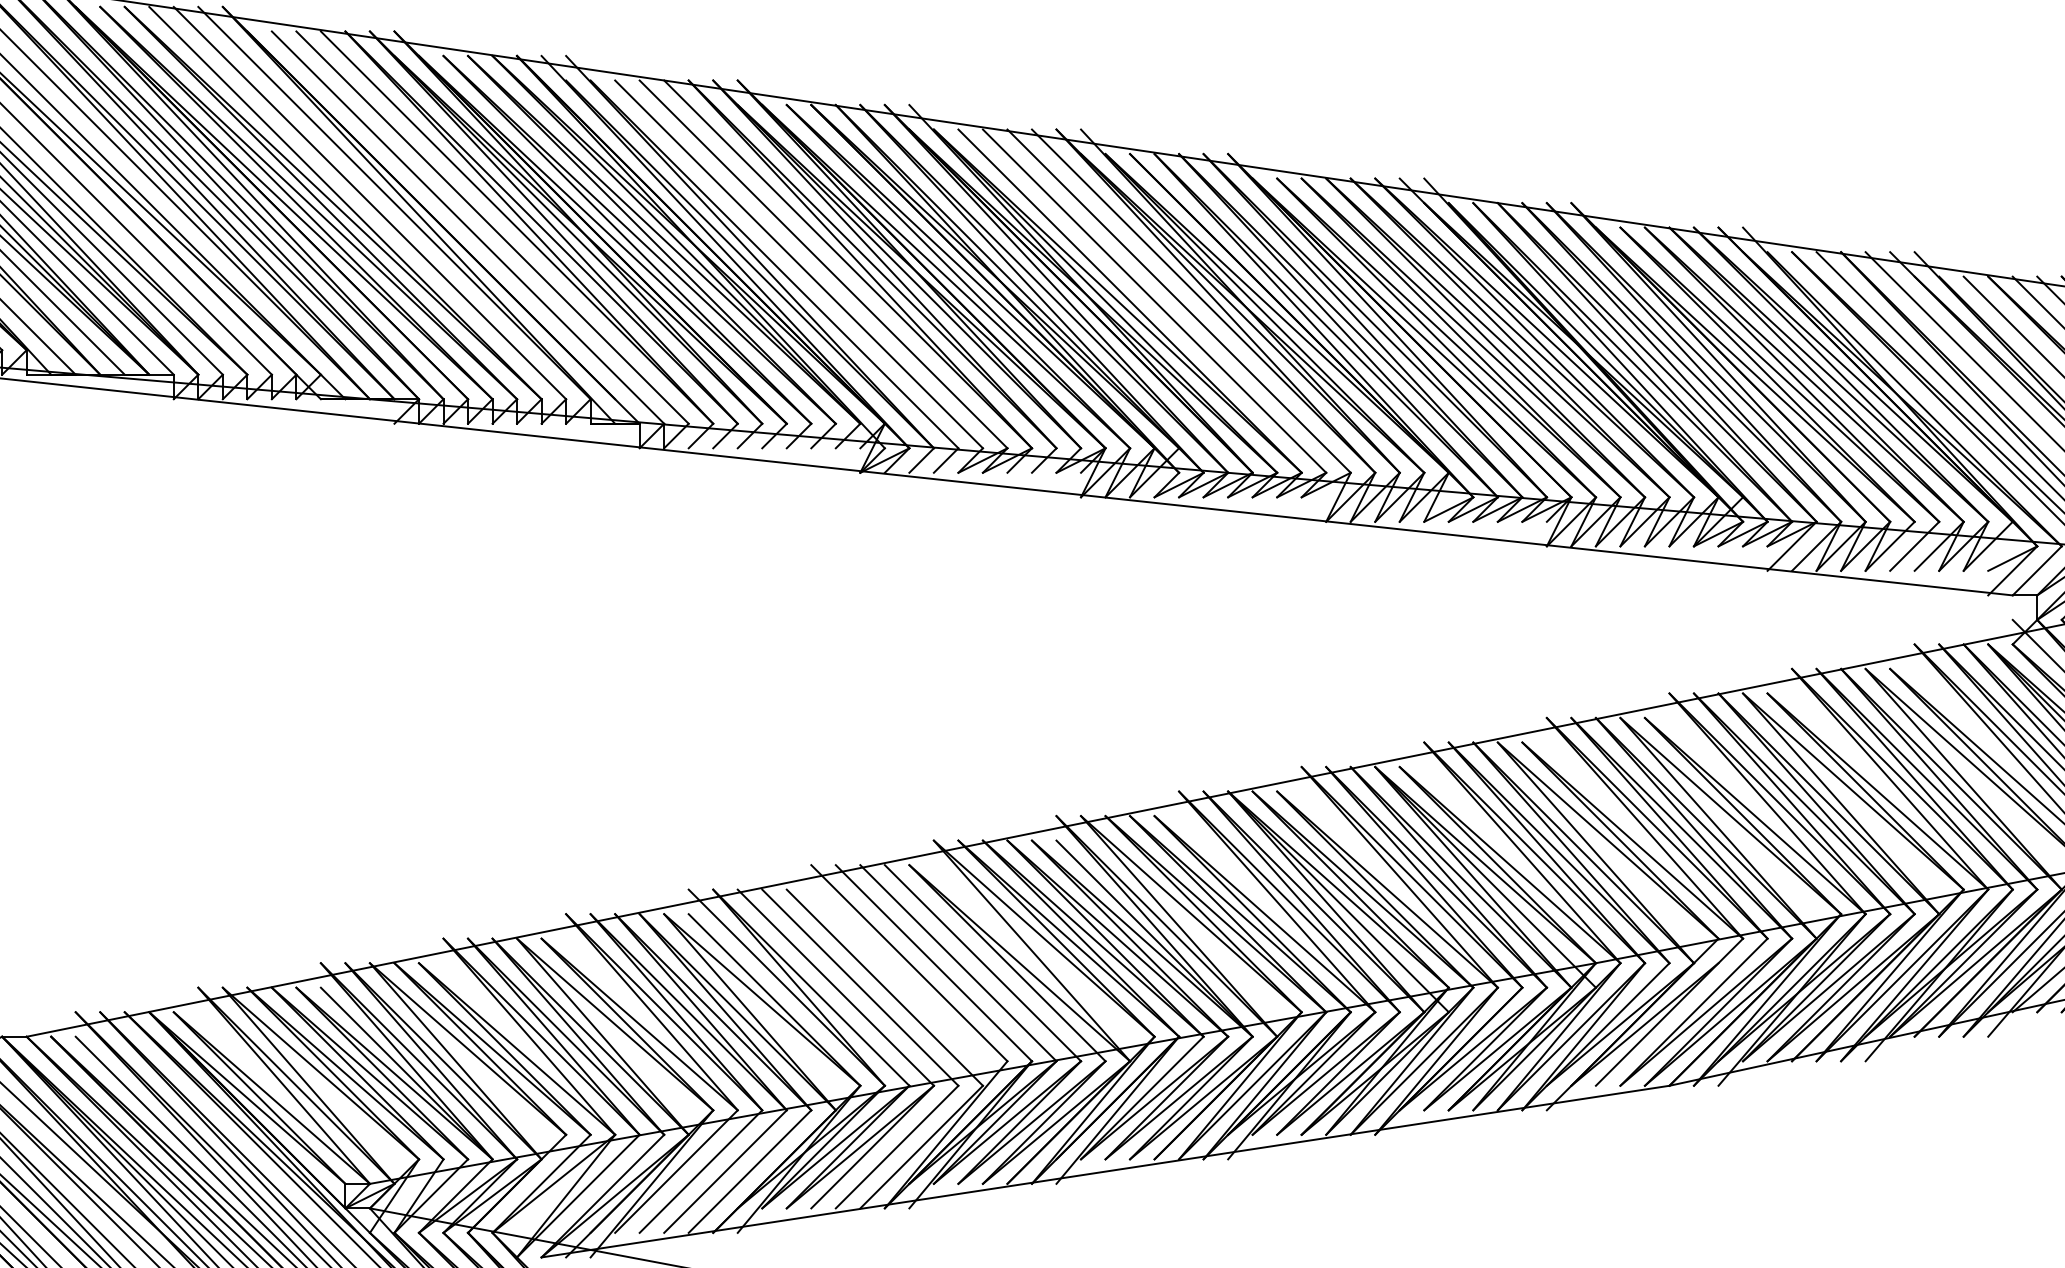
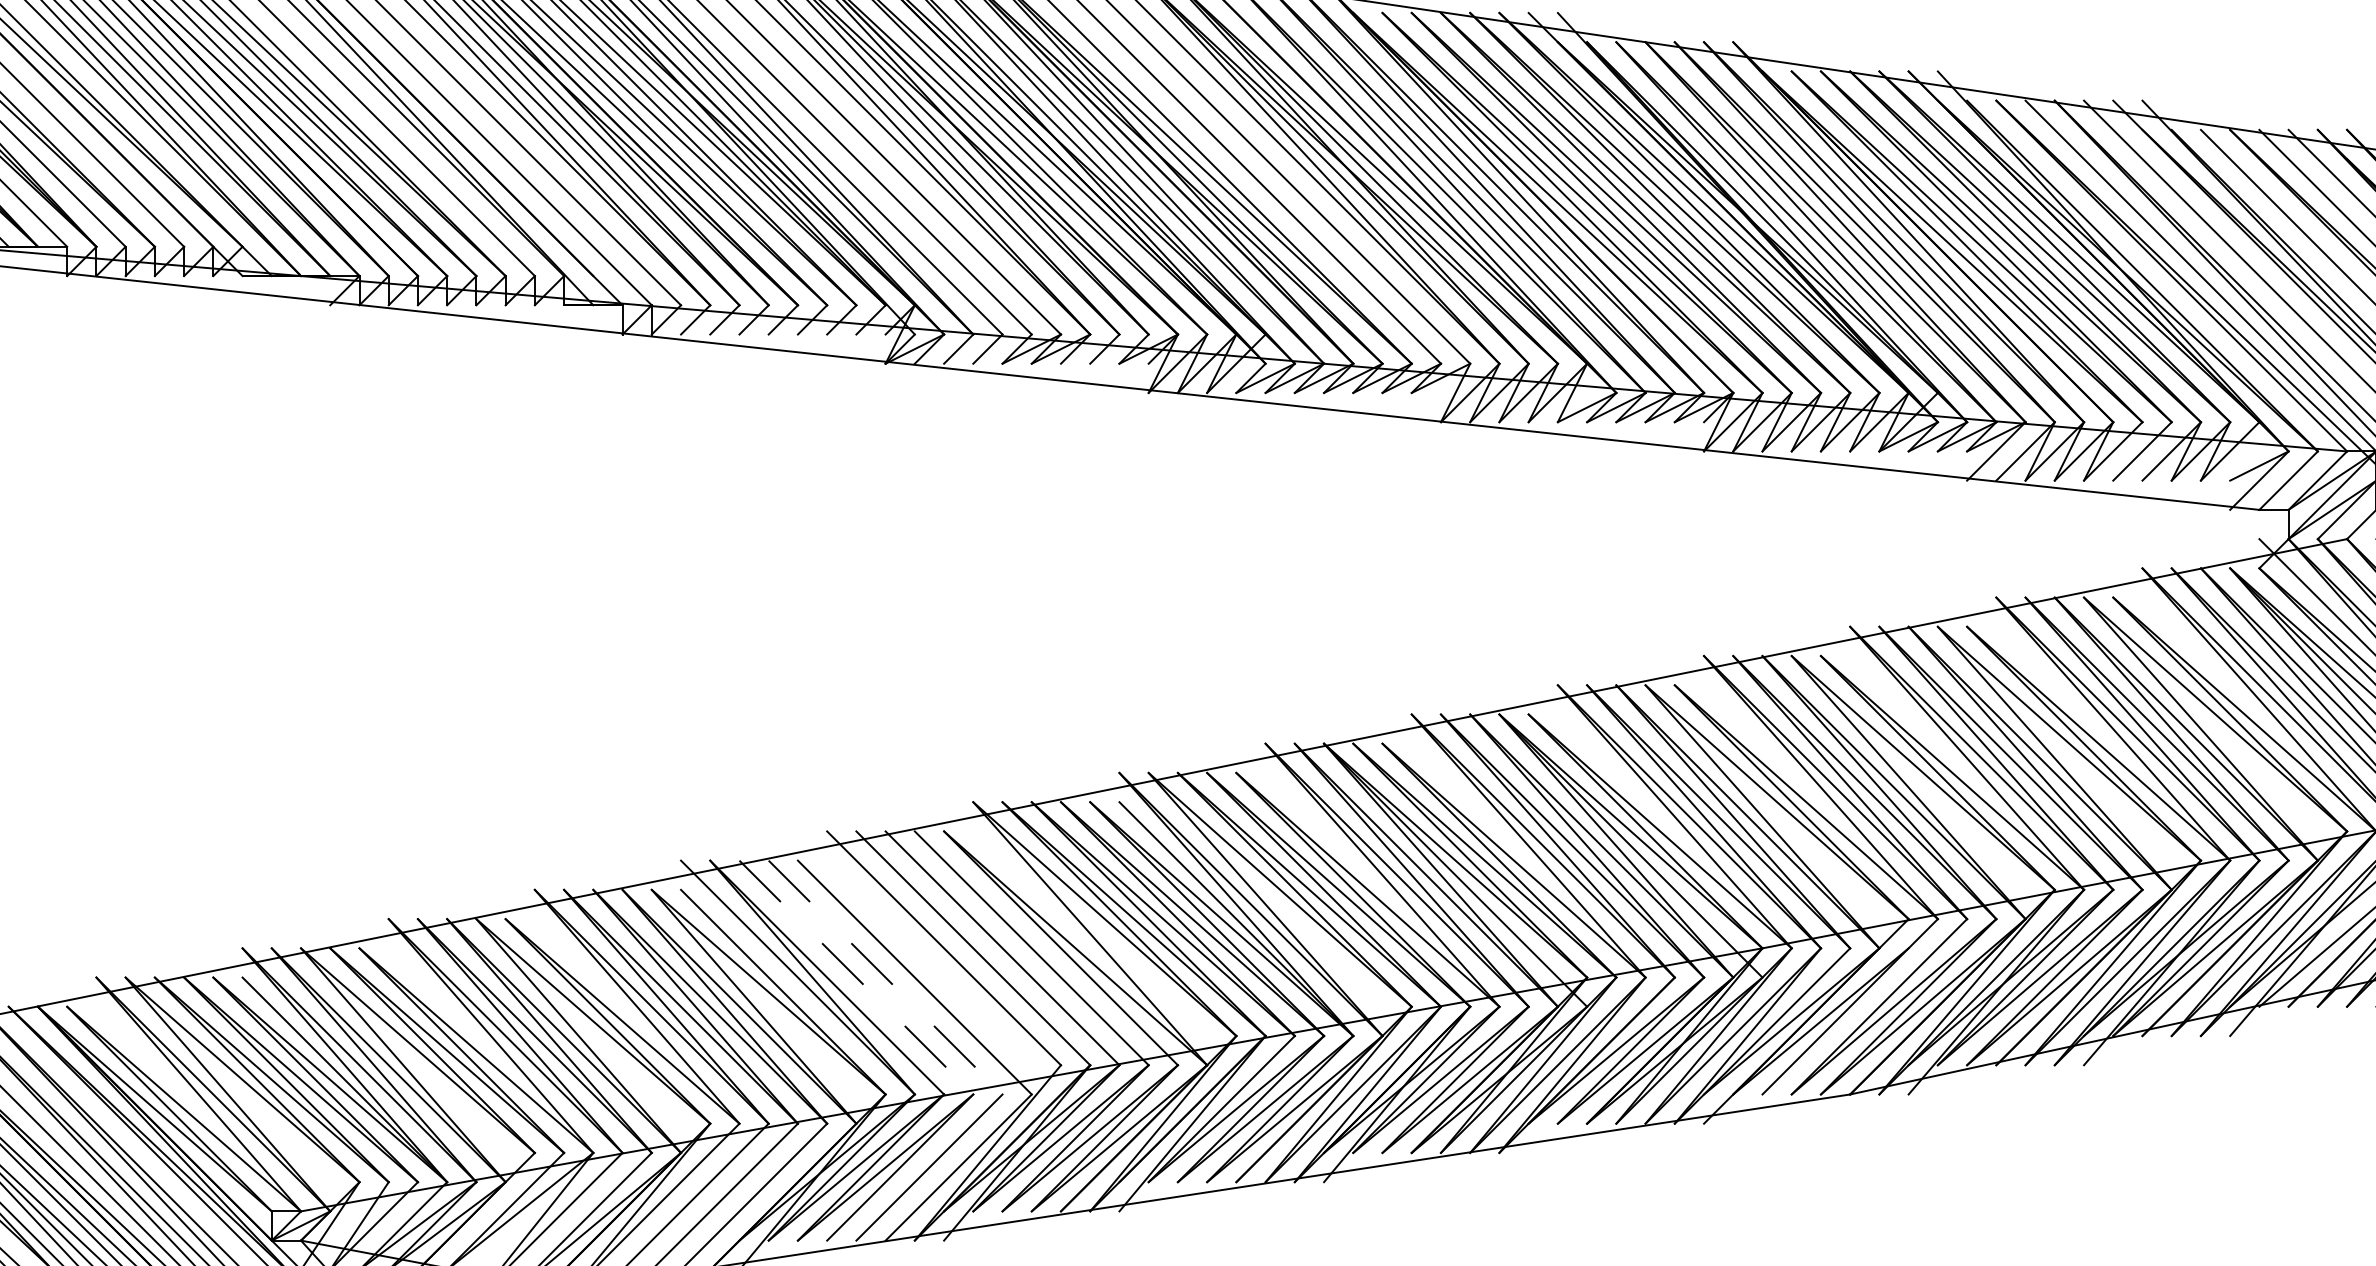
line: (835, 987) -> (856, 977), solid -> dashed
line: (860, 987) -> (885, 977), solid -> dashed

